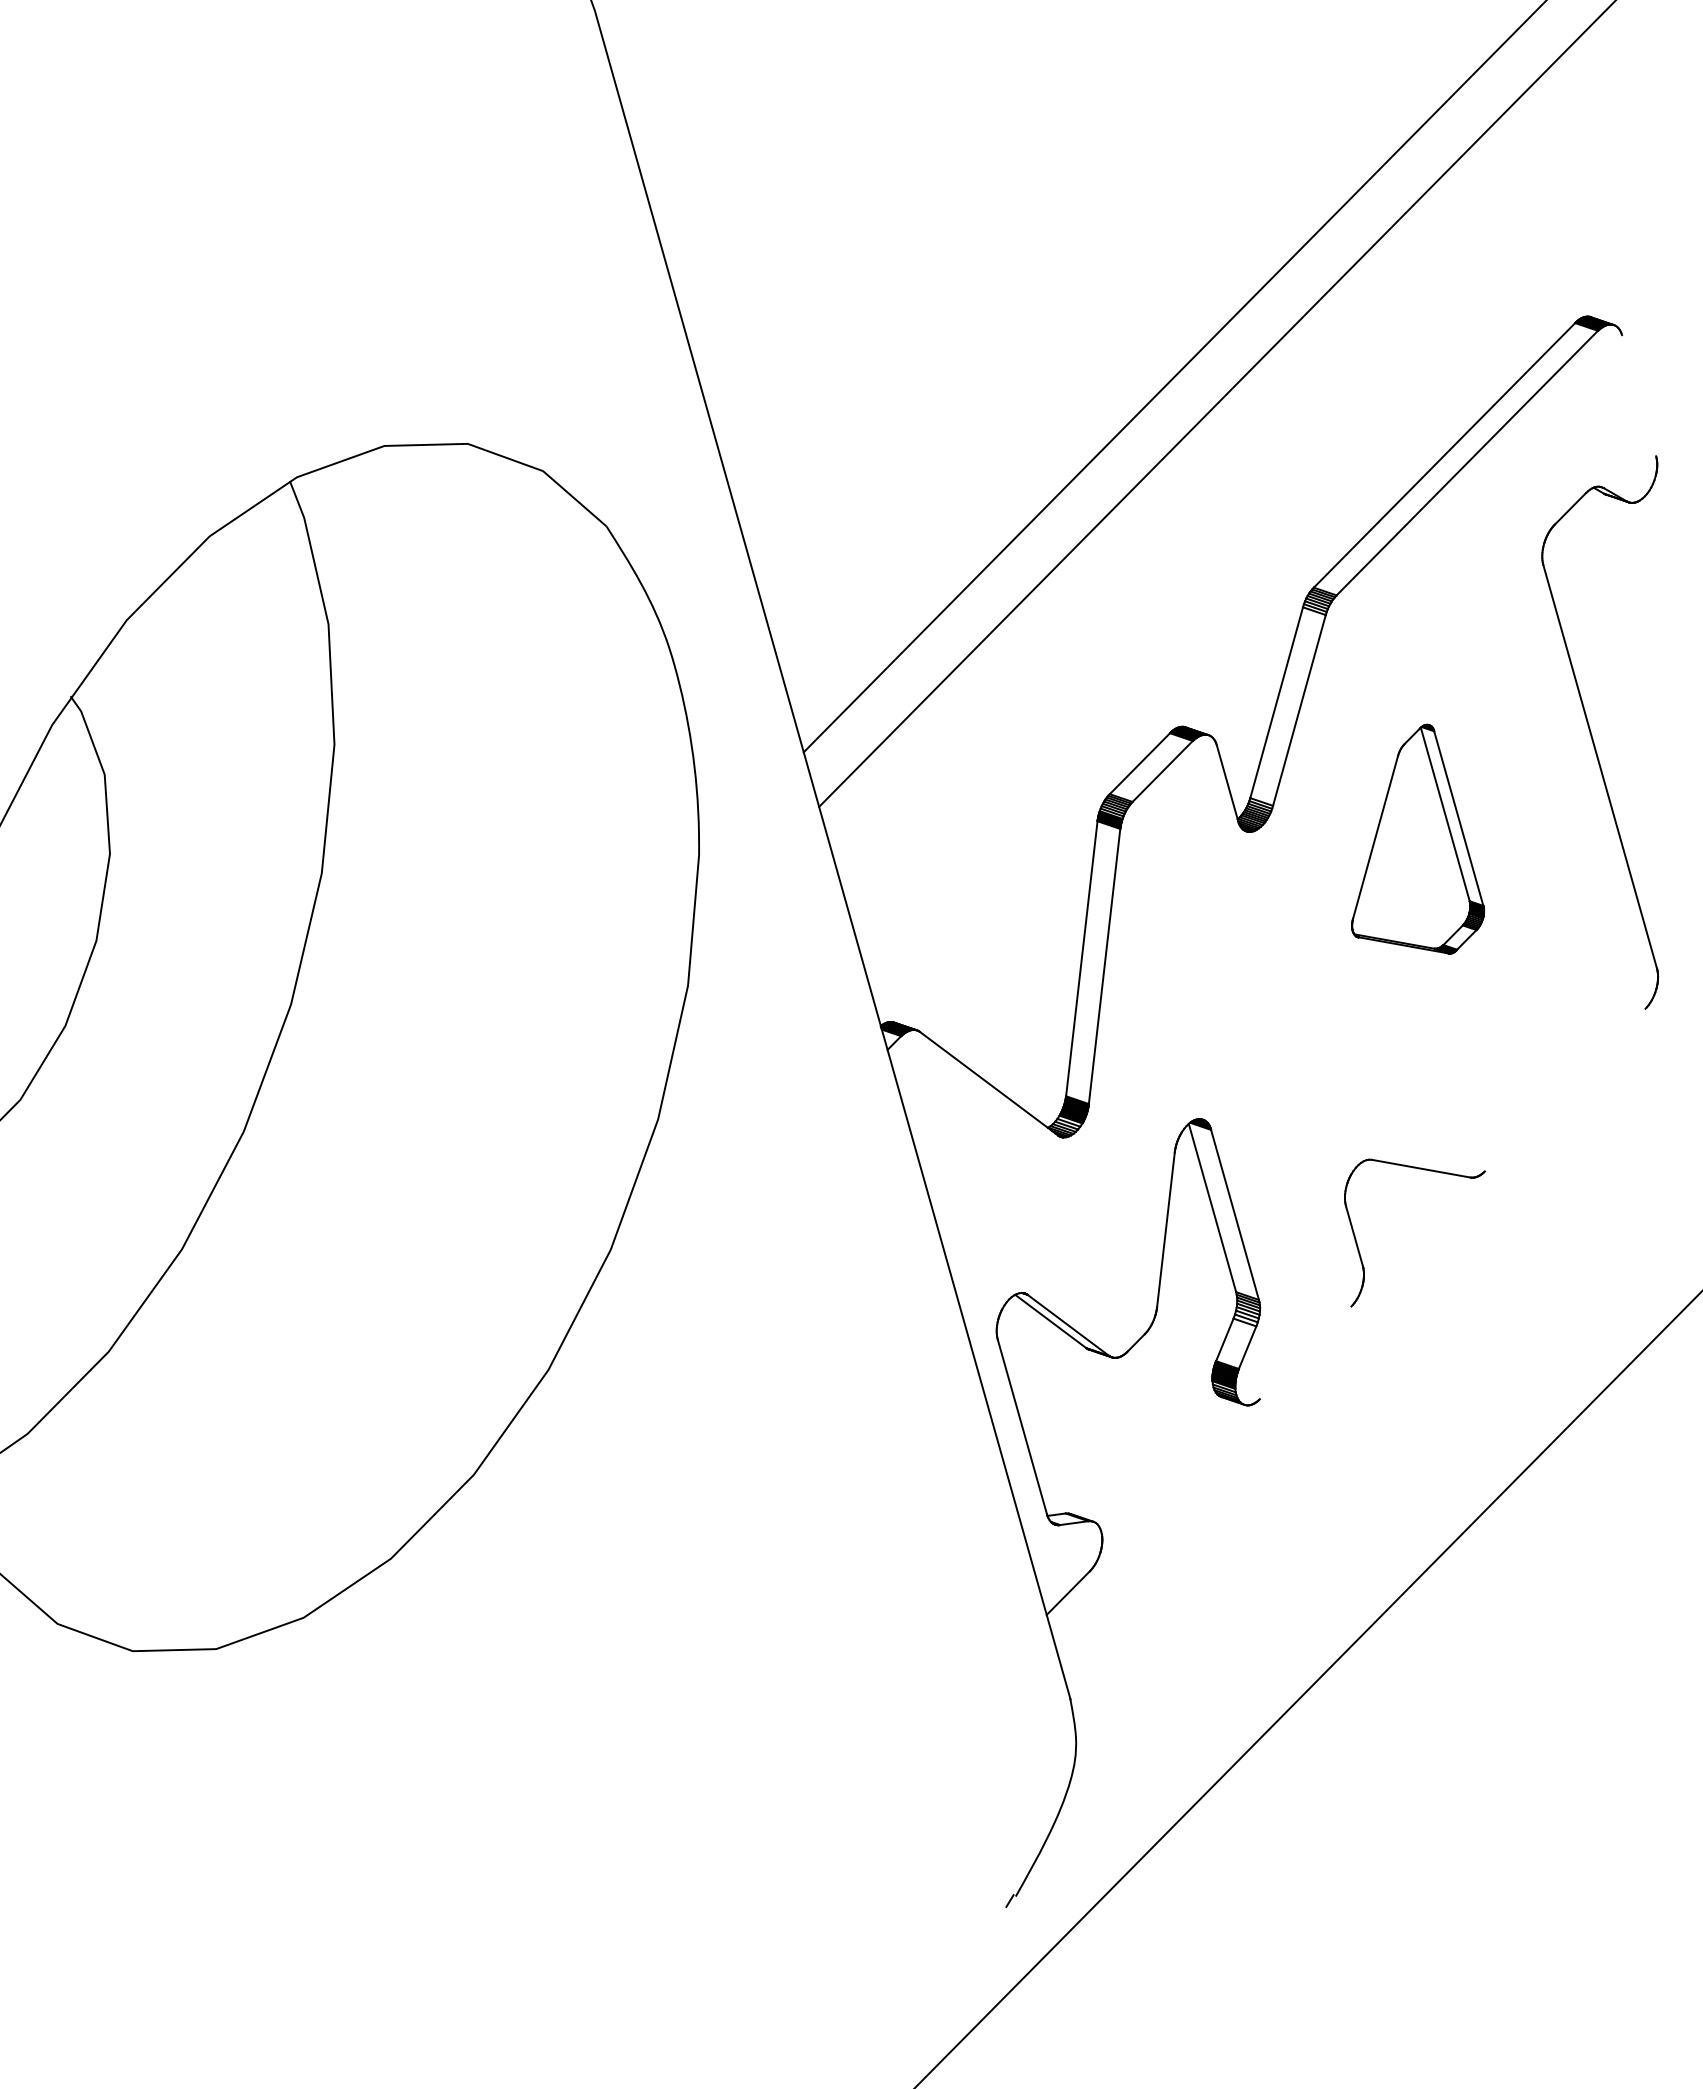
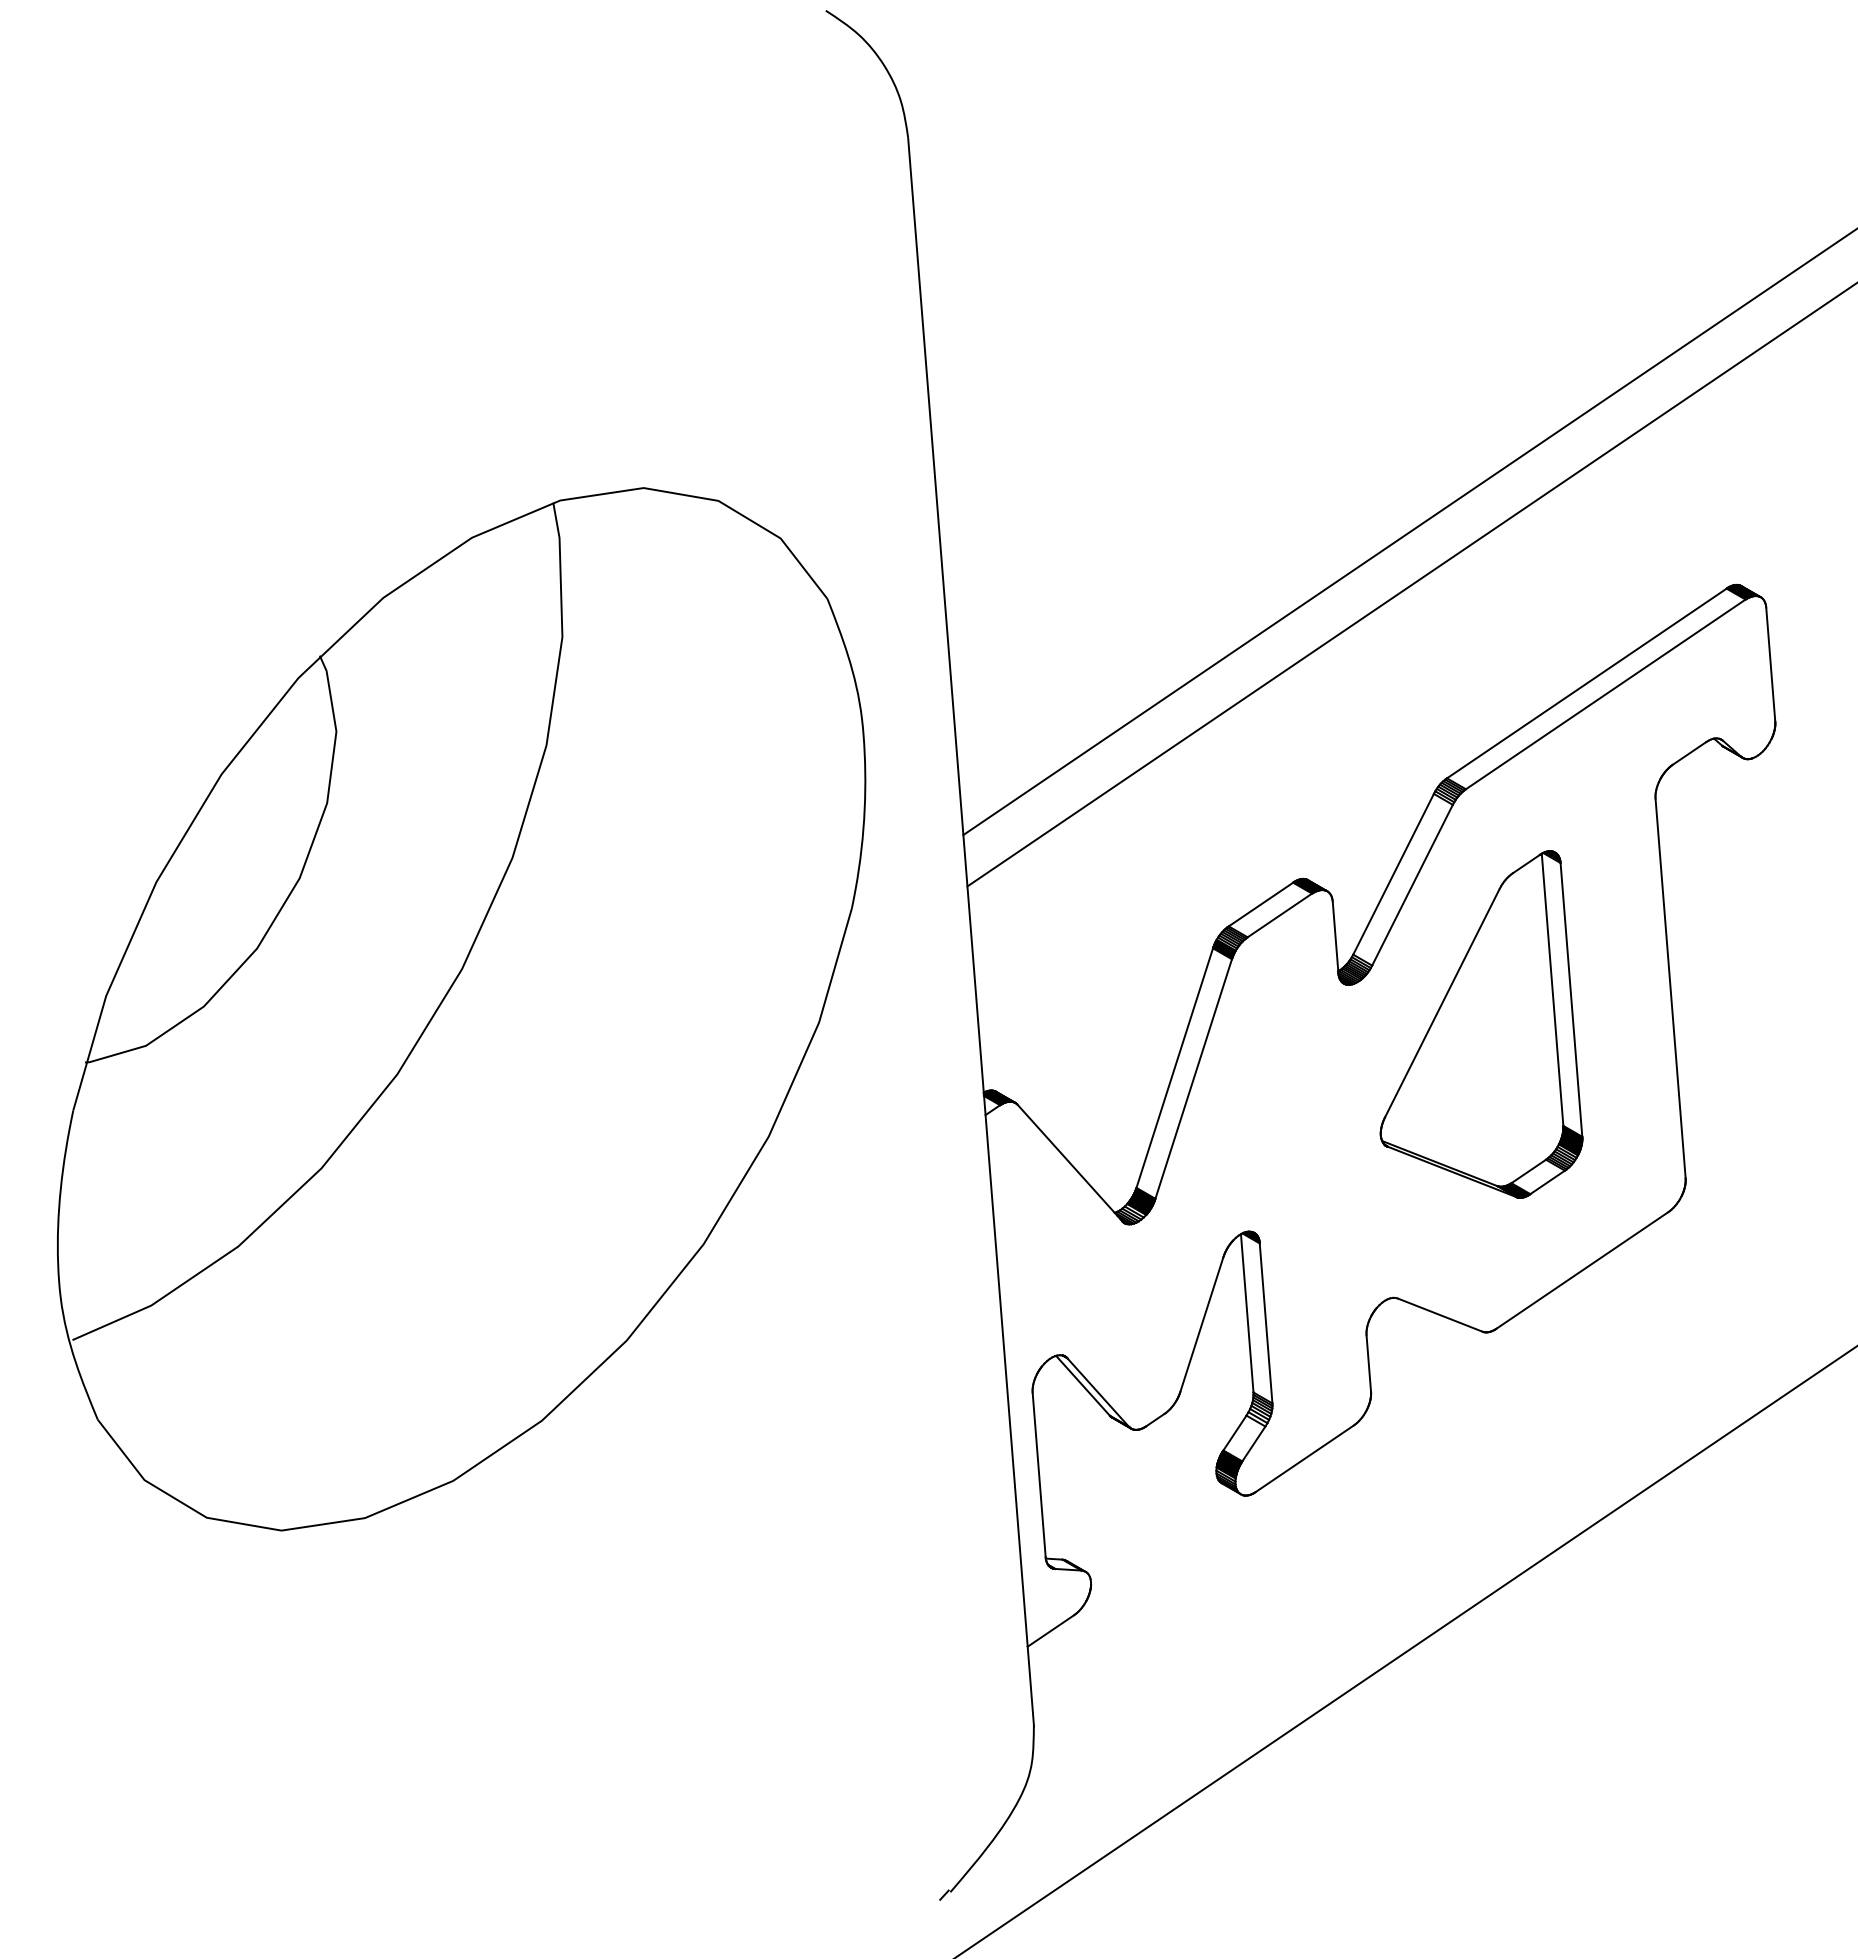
line: (1638, 395) -> (1770, 664), added
part: (1403, 846) -> (1481, 1024), size x1.67
line: (1565, 1090) -> (1582, 1270), added
line: (1305, 1352) -> (1304, 1458), added

